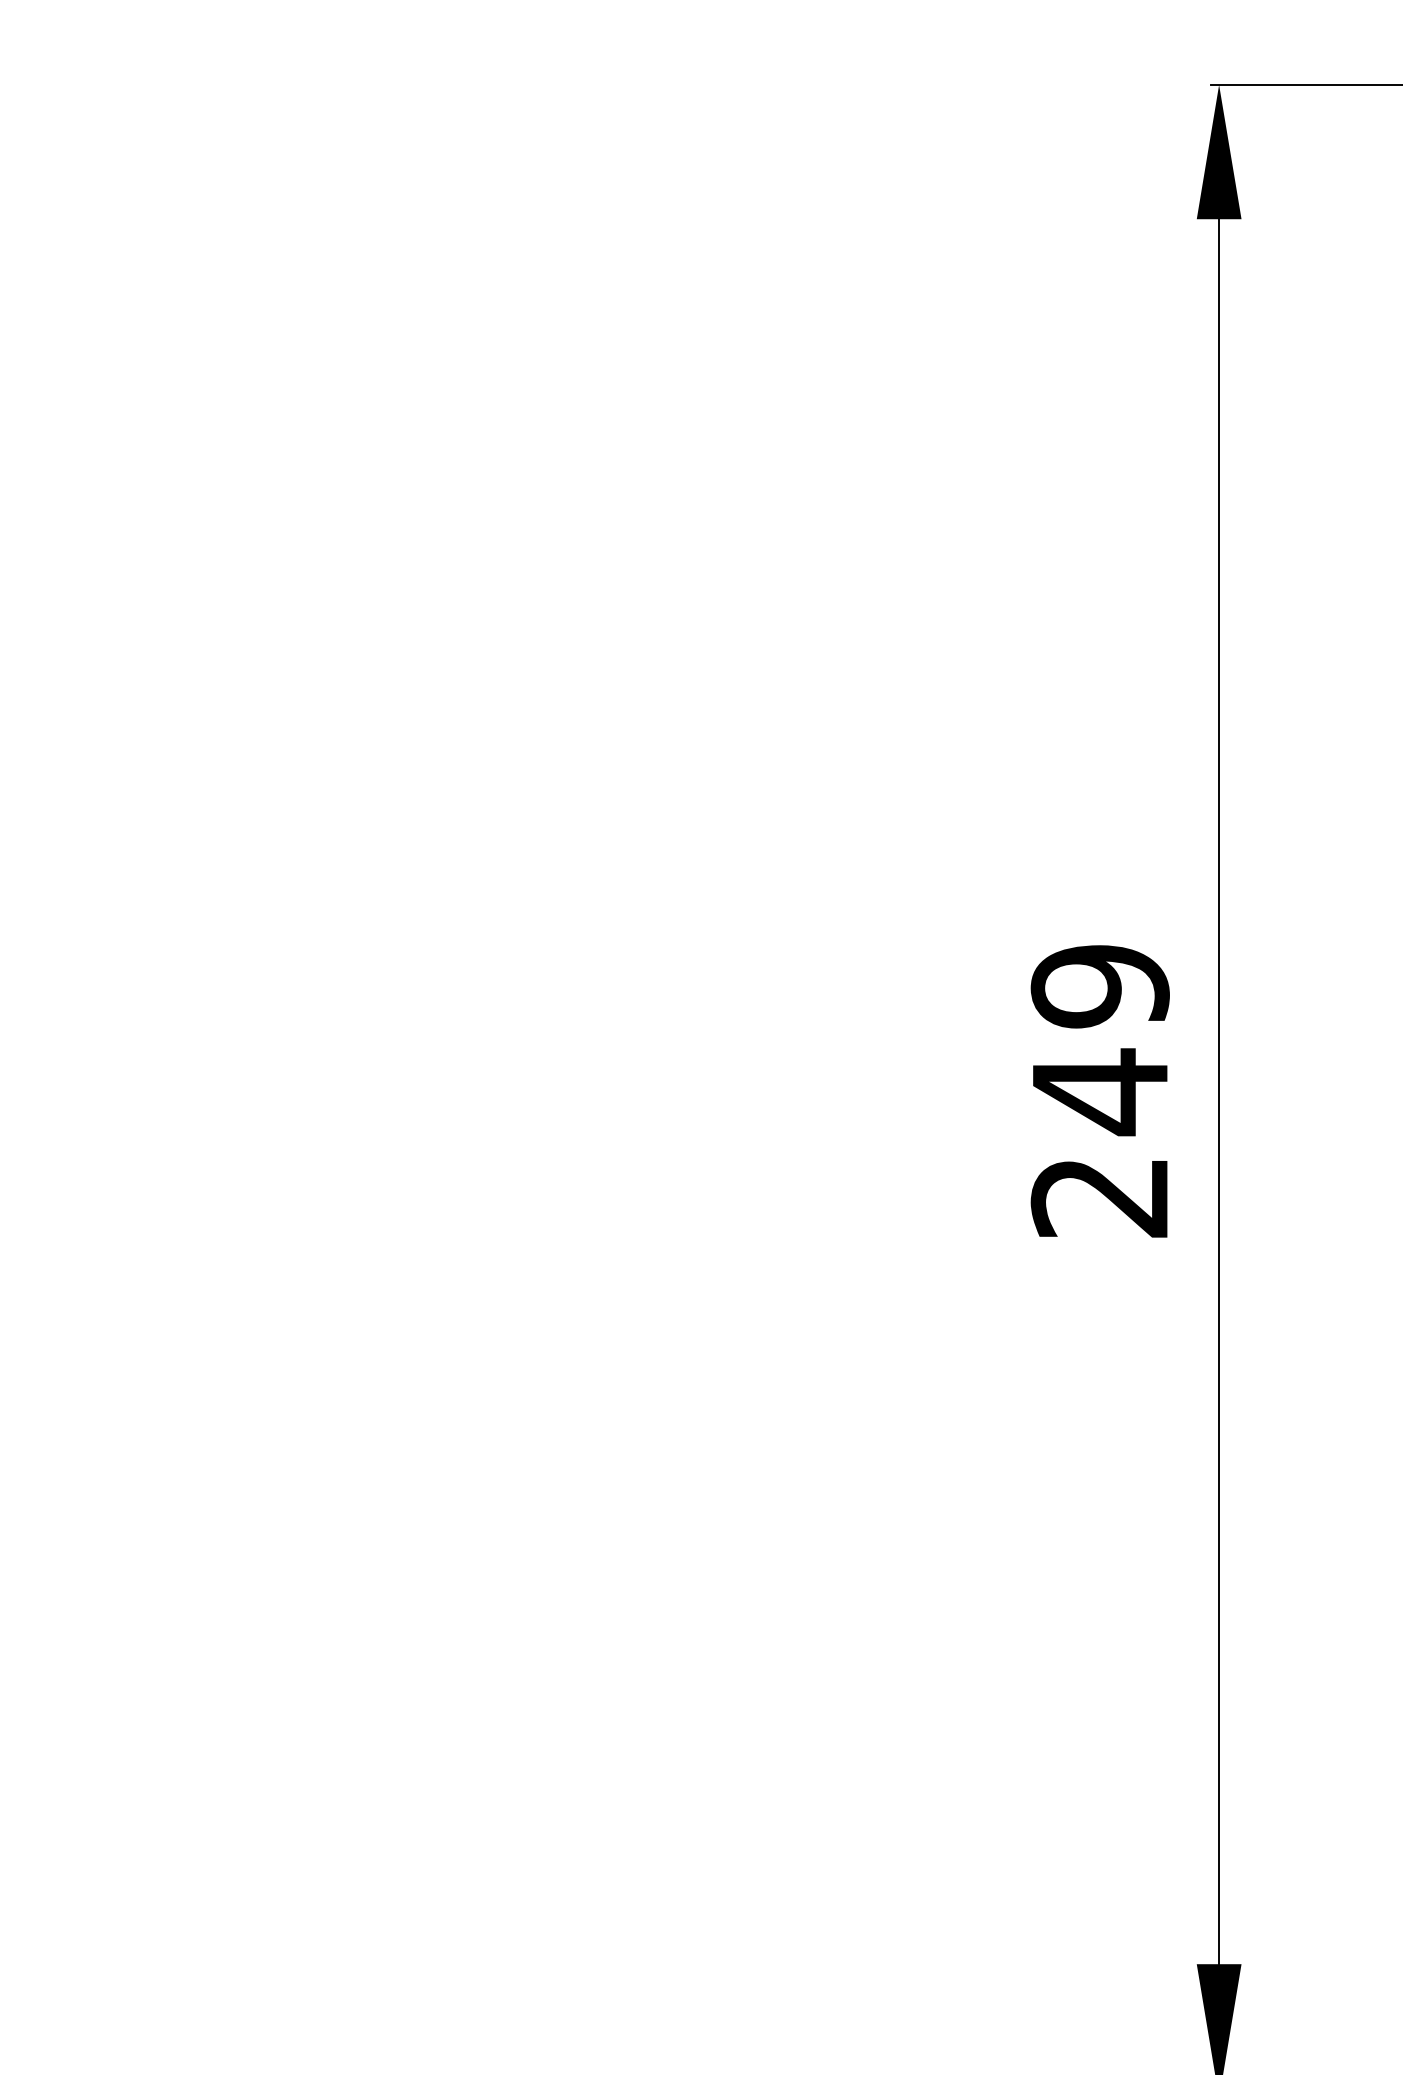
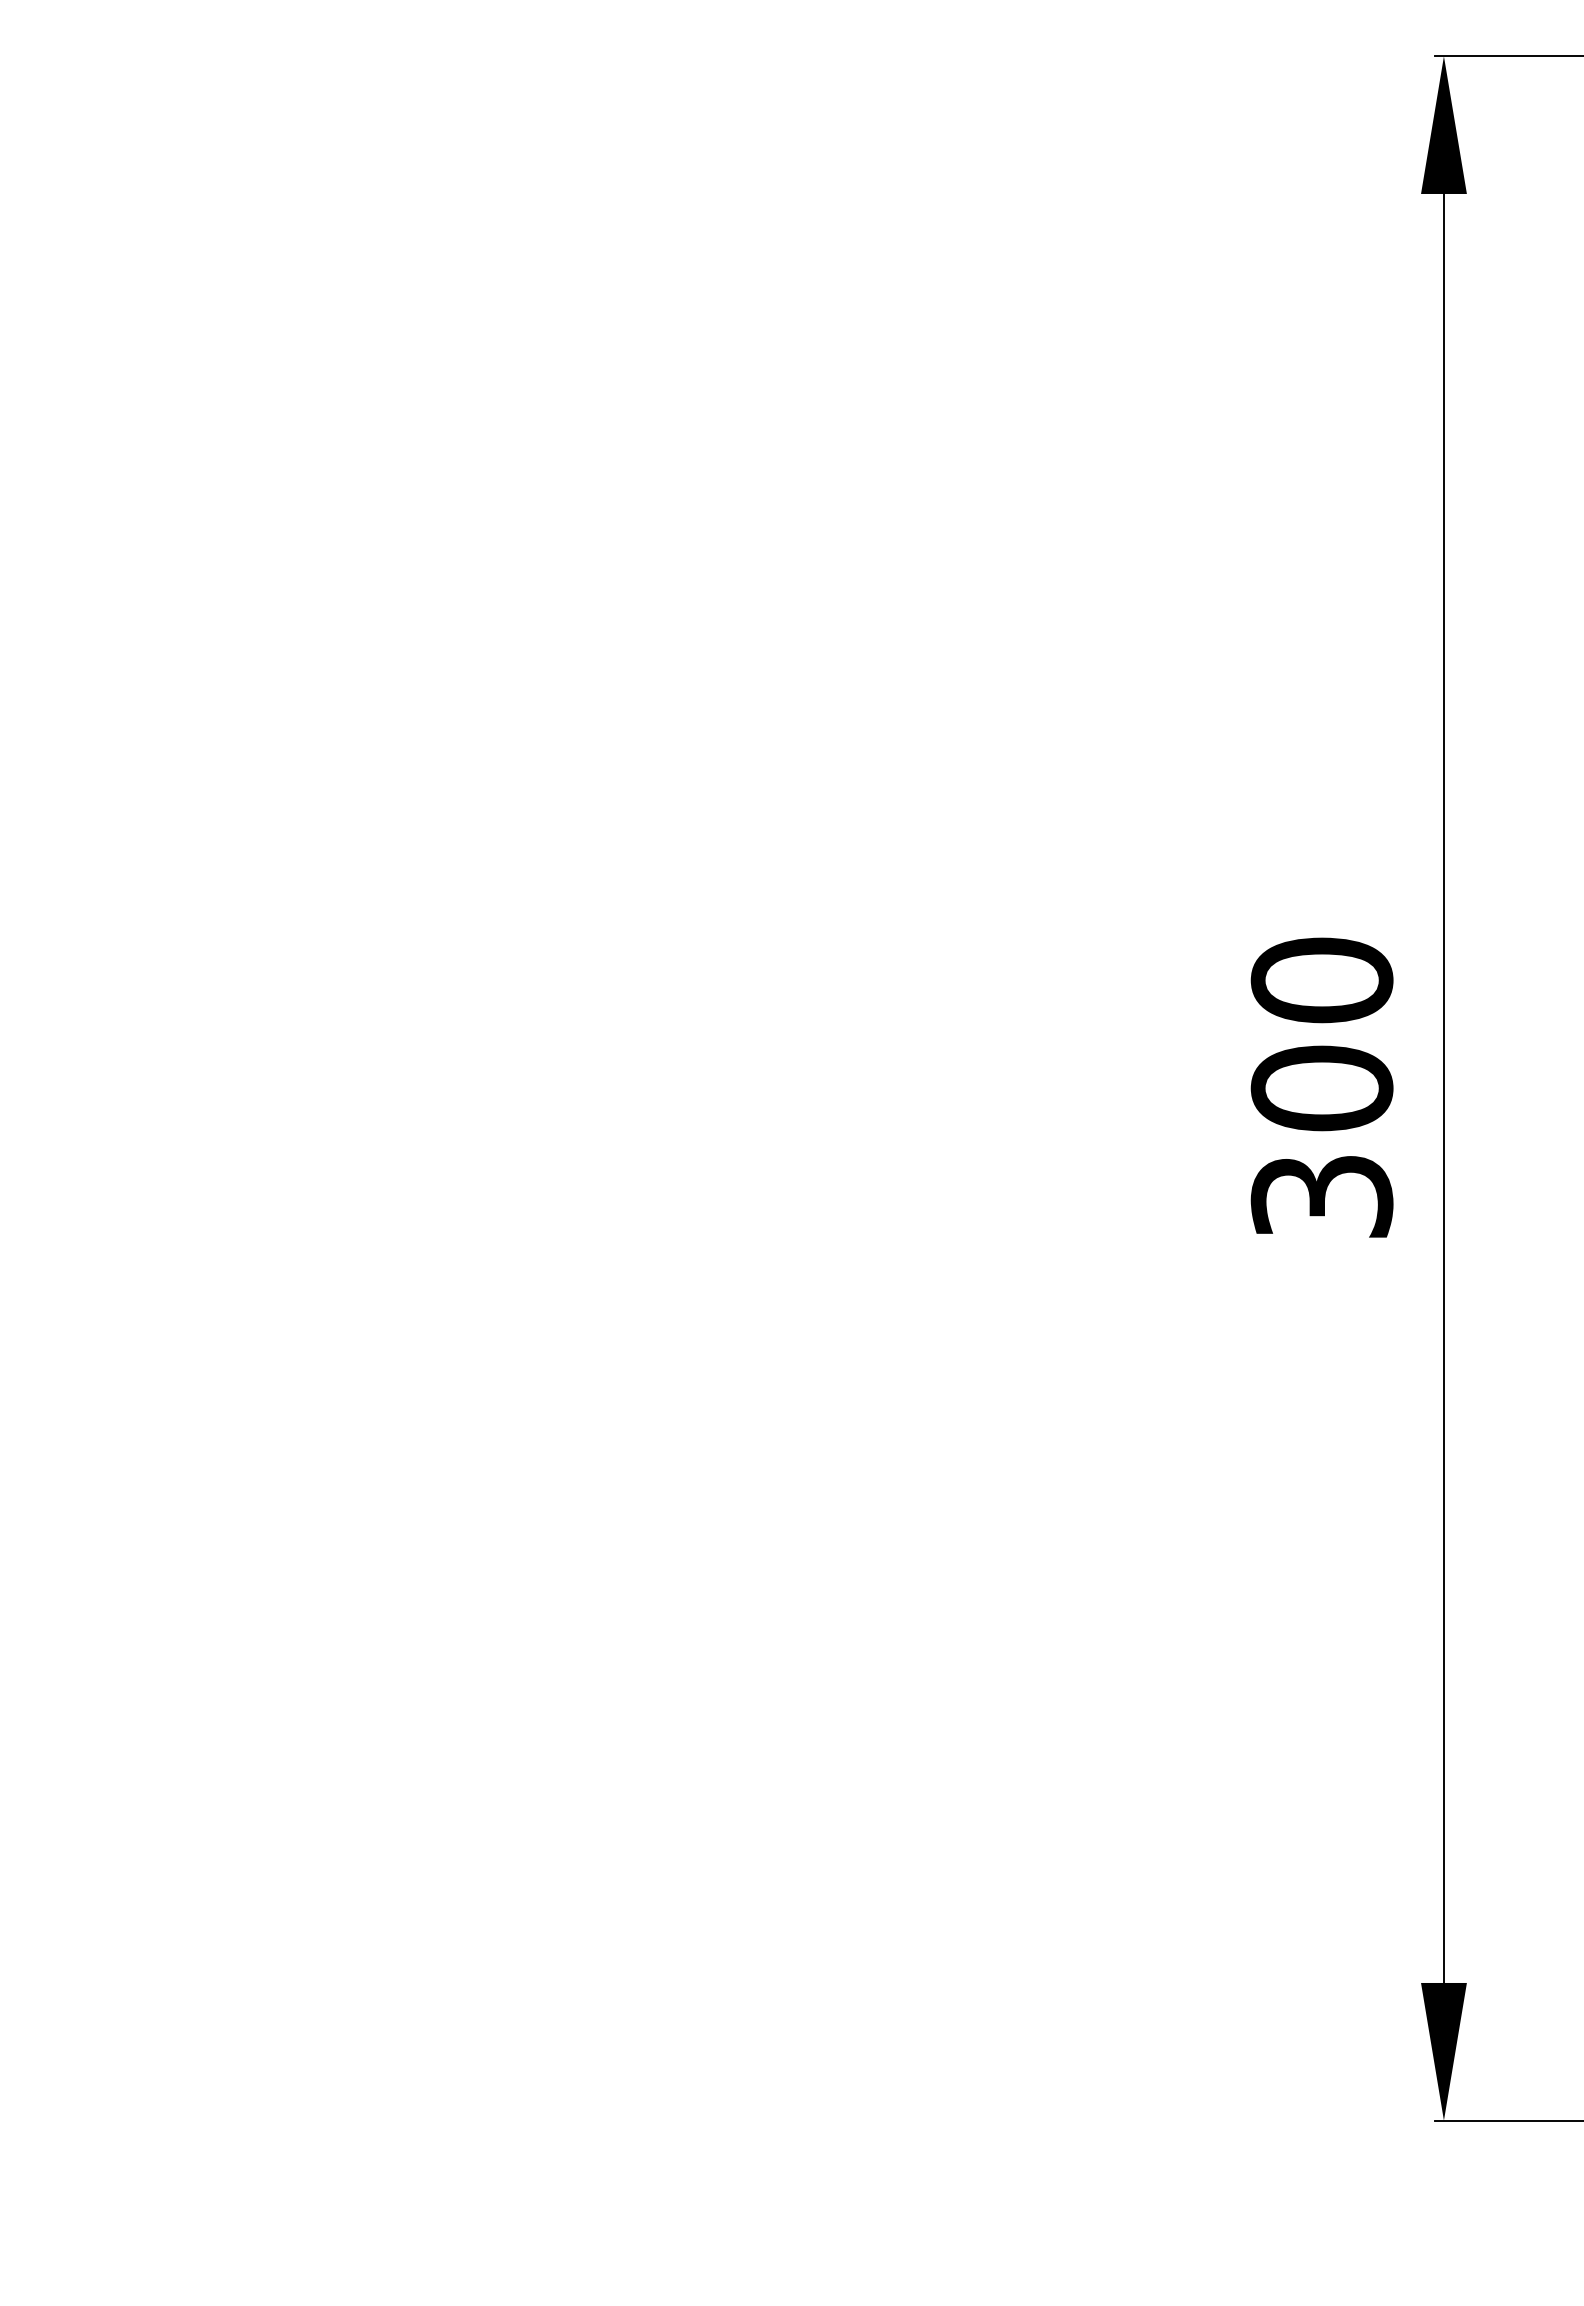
text: (1099, 1090) -> (1321, 1087), 249 -> 300

